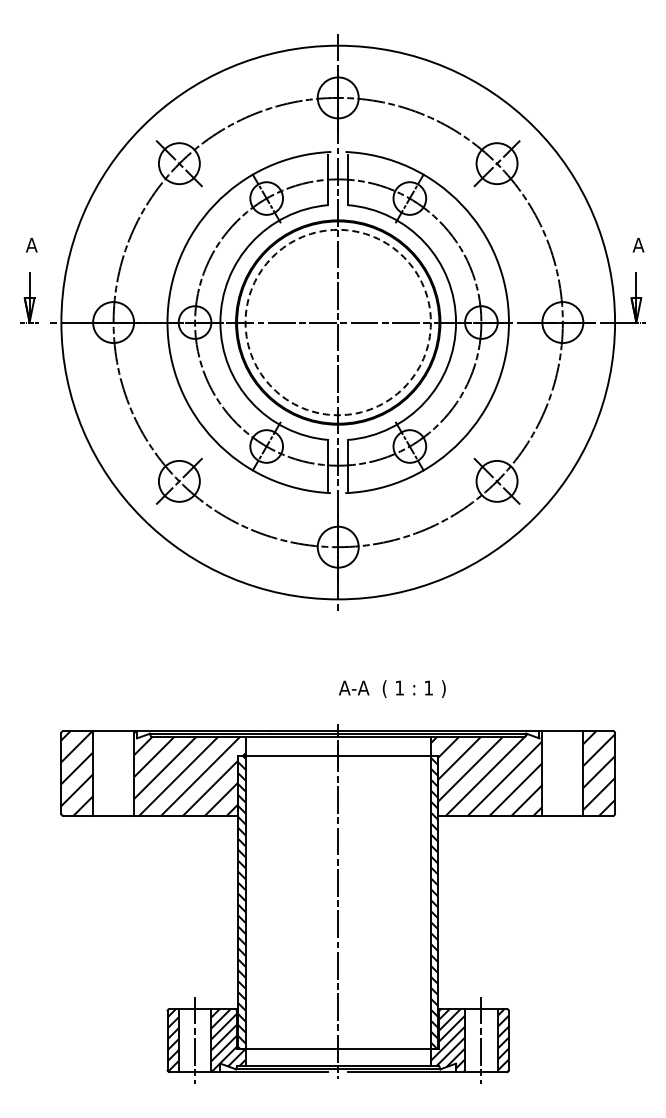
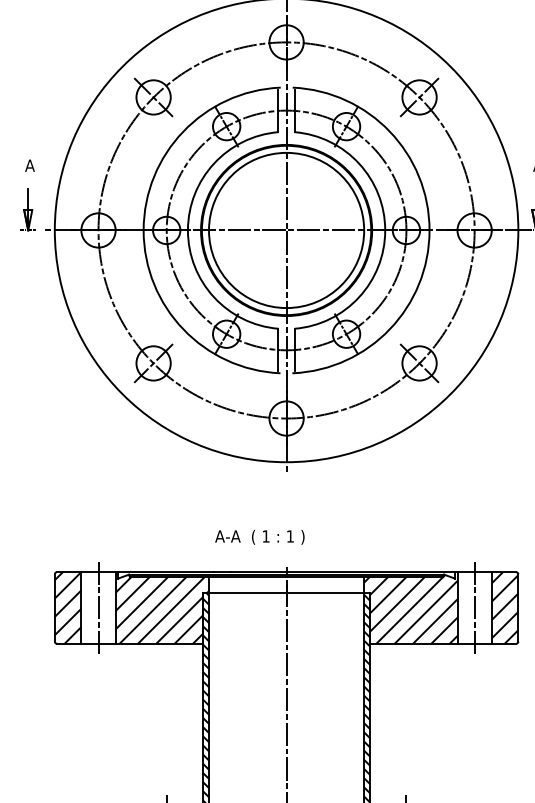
circle: (337, 322) -> (285, 230), dashed -> solid
text: (392, 688) -> (260, 536), moved
line: (113, 773) -> (98, 607), added
line: (562, 773) -> (474, 607), added

